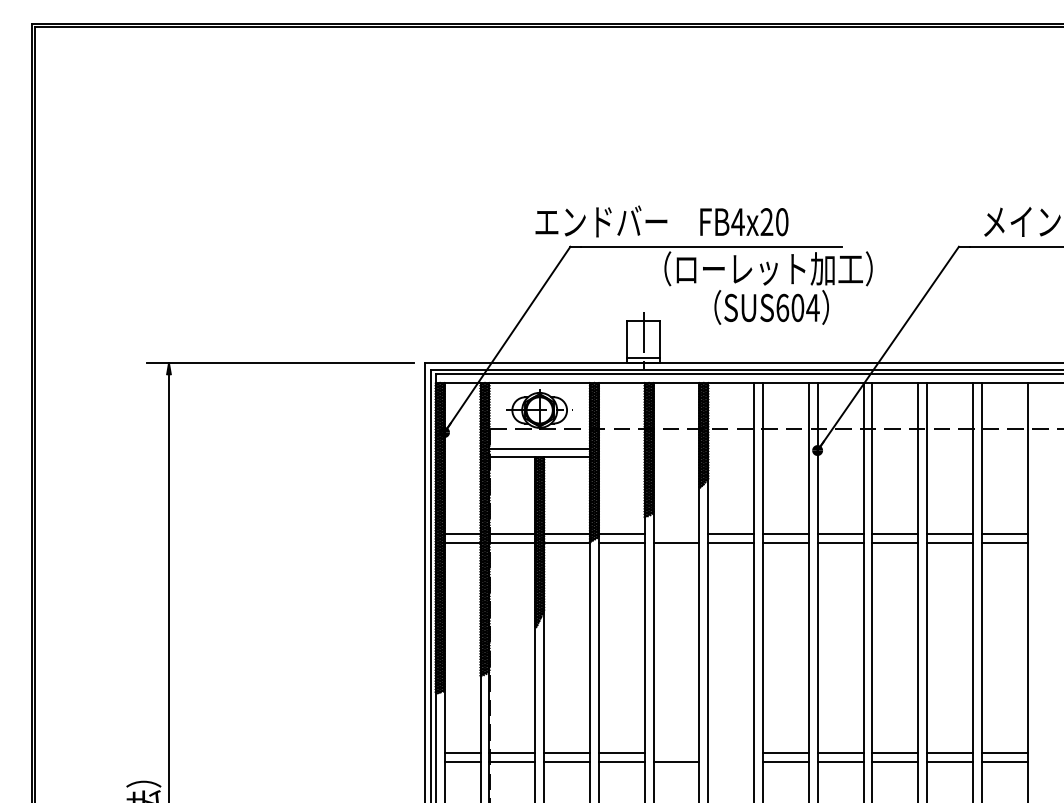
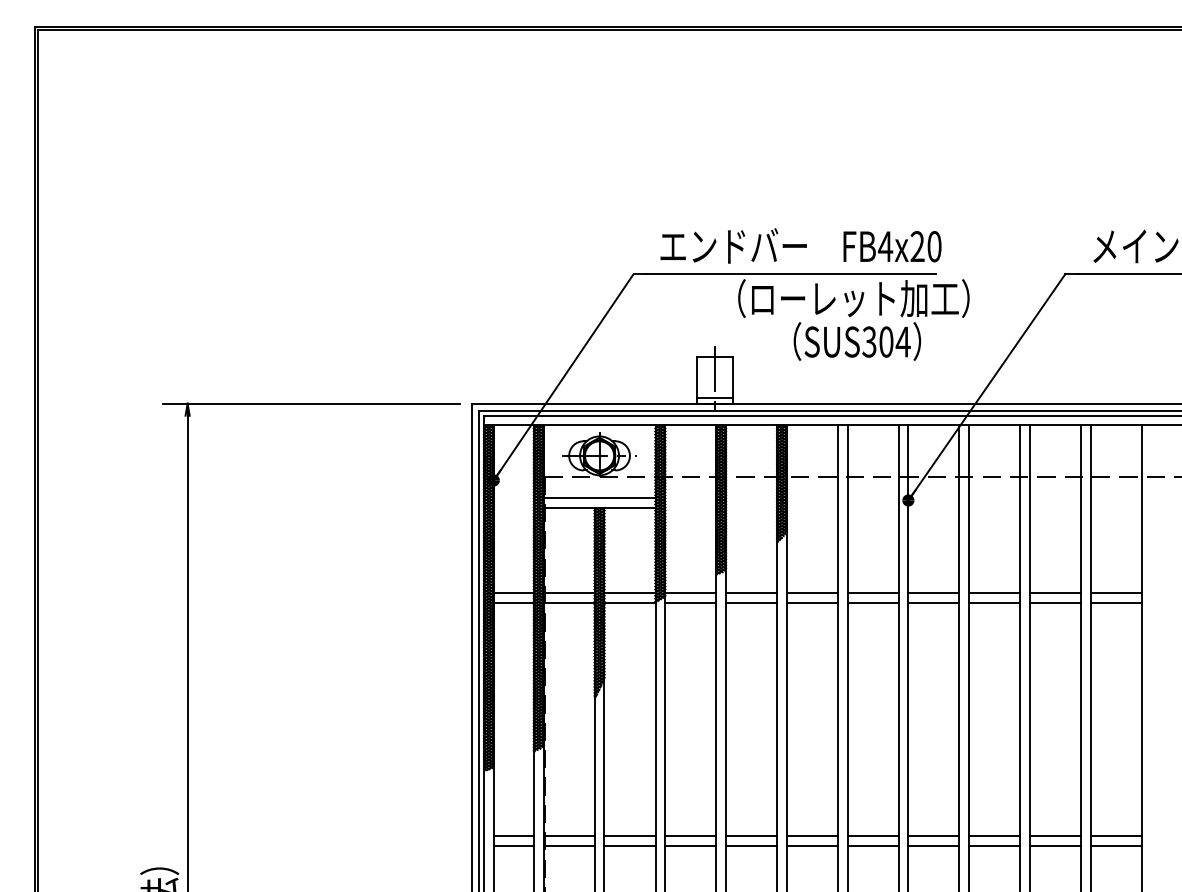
text: (661, 221) -> (800, 245), moved
text: (782, 307) -> (869, 341), SUS604 -> SUS304
line: (676, 534) -> (751, 593), added
line: (676, 752) -> (751, 836), added
line: (731, 752) -> (812, 836), added
line: (731, 761) -> (812, 846), added

